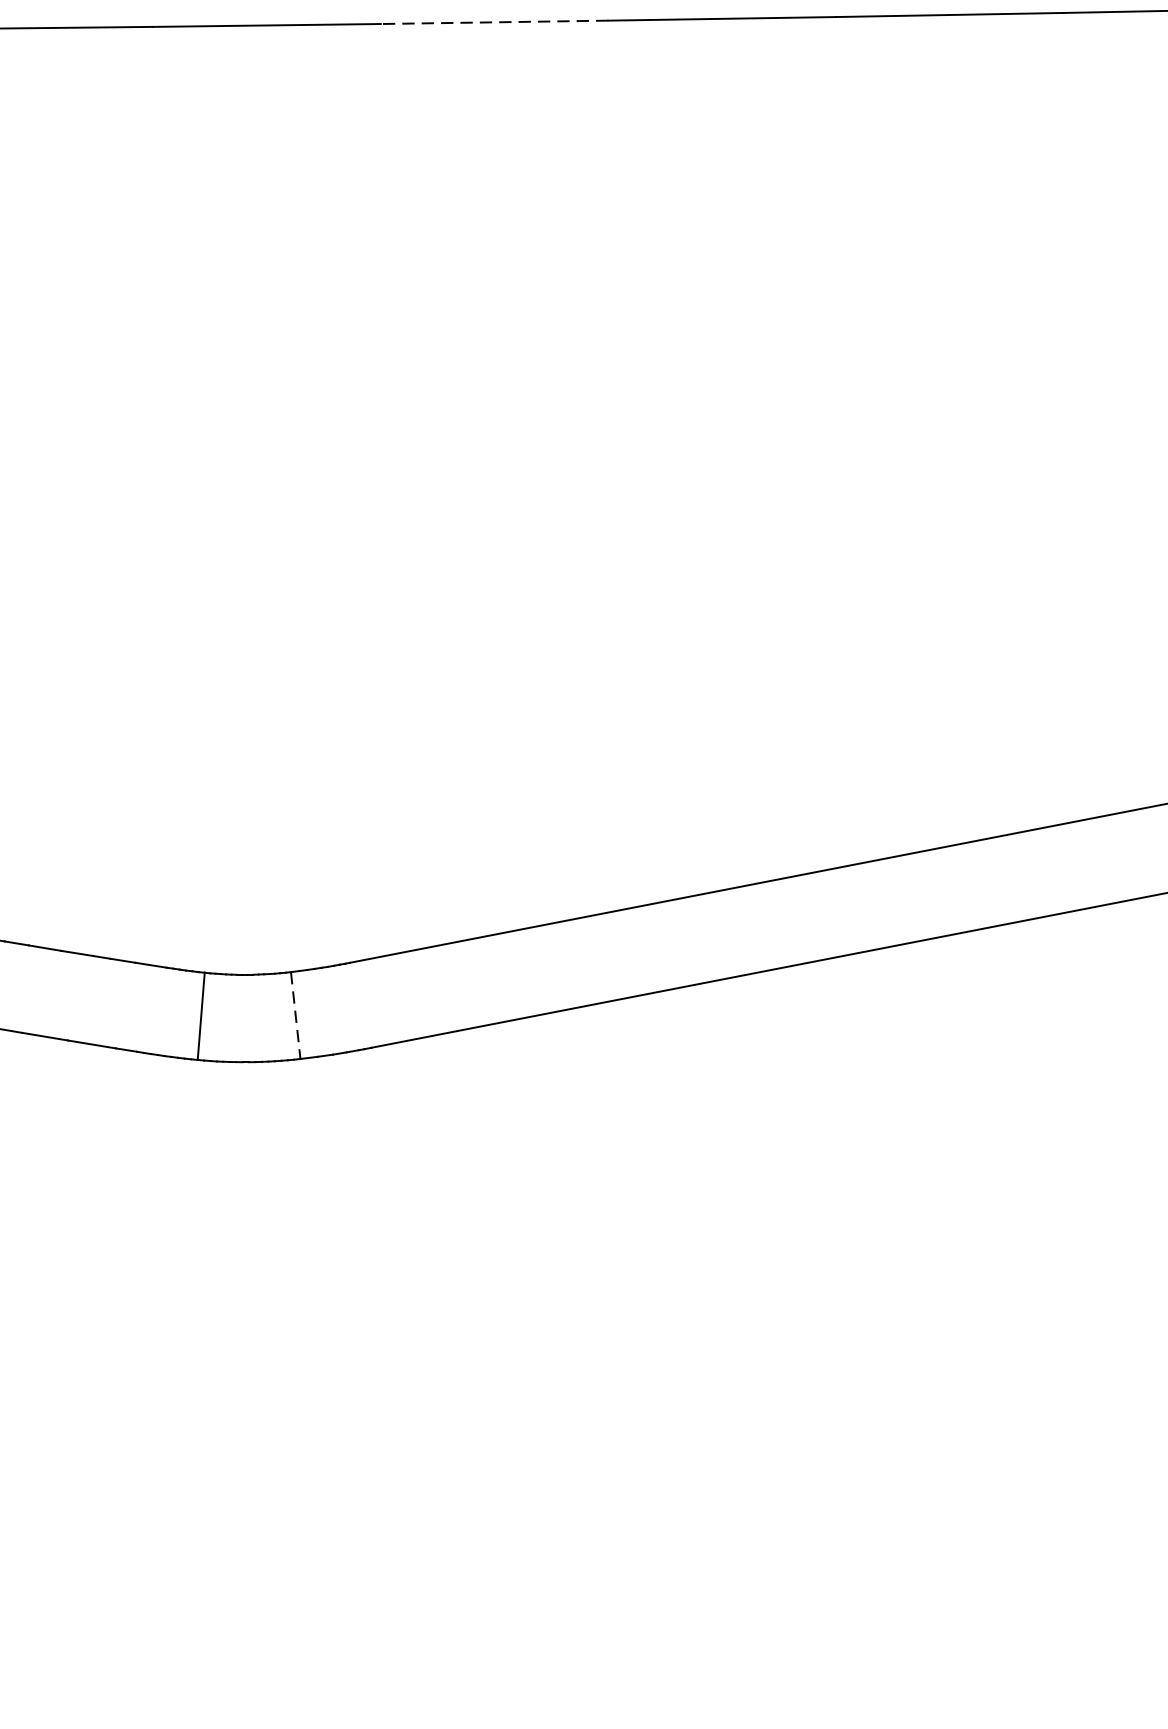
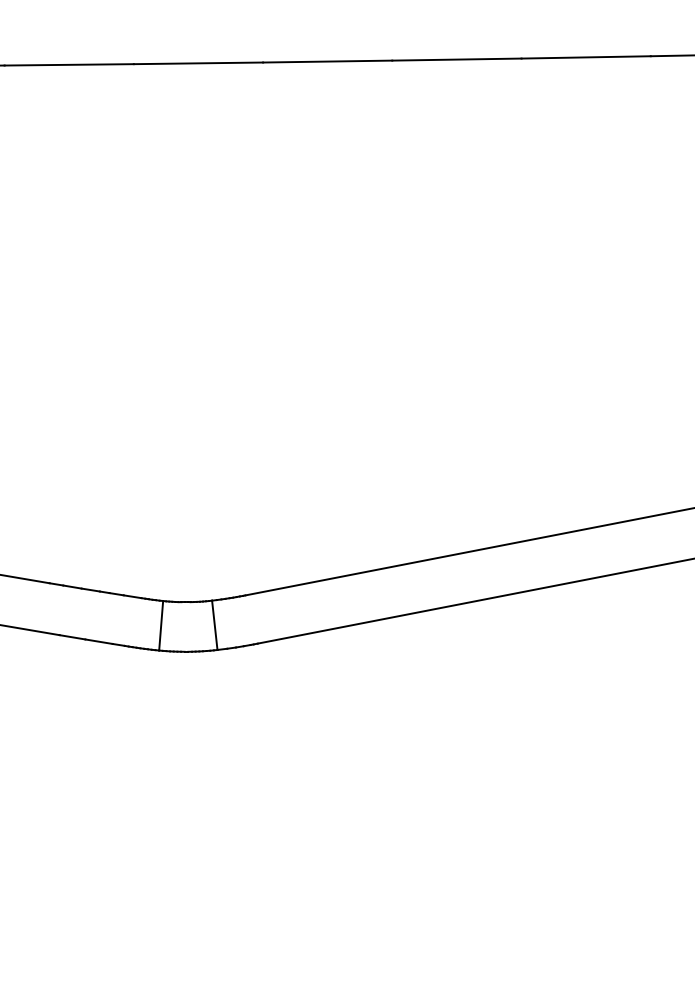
line: (494, 22) -> (327, 61), dashed -> solid
line: (295, 1015) -> (214, 625), dashed -> solid

